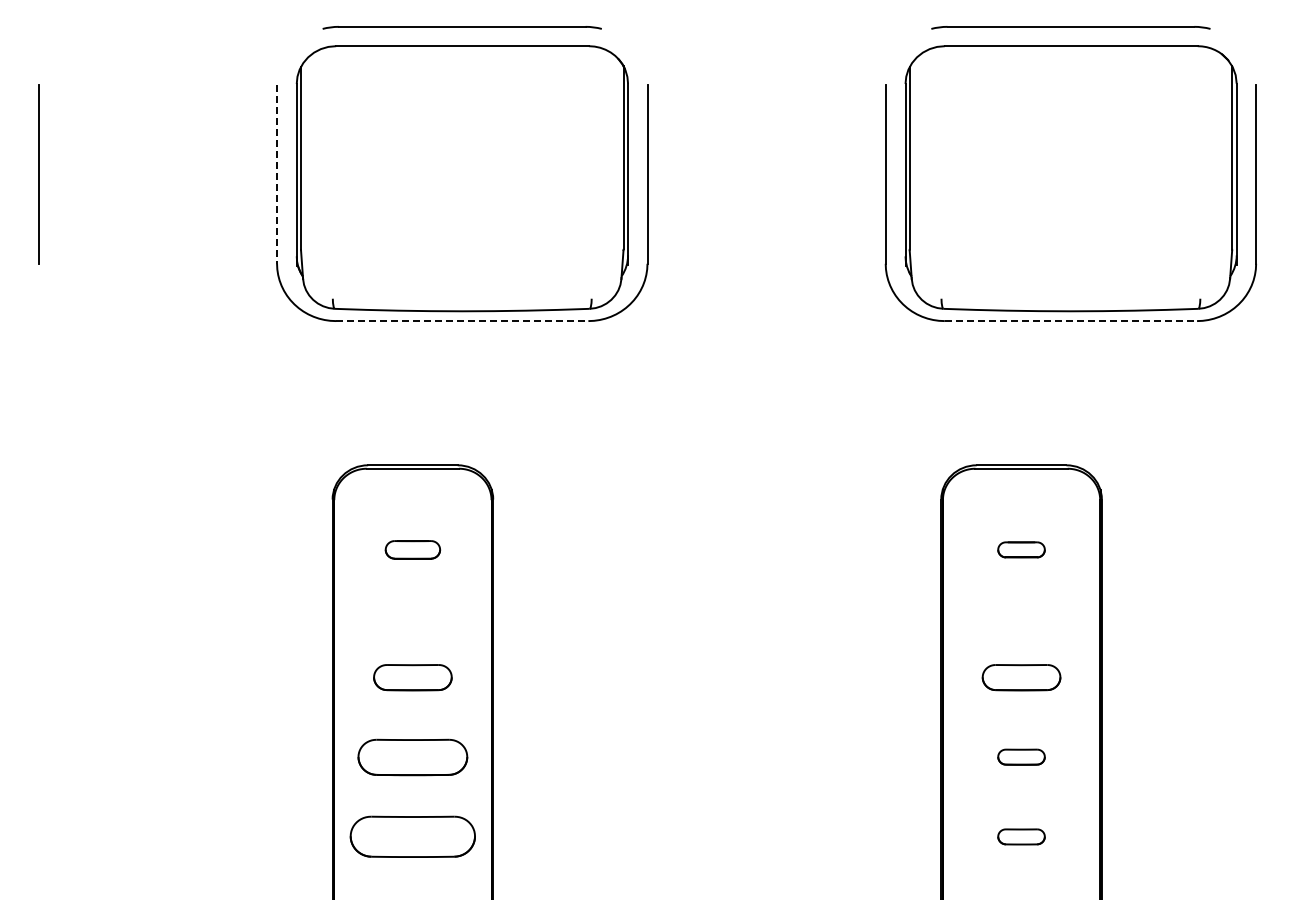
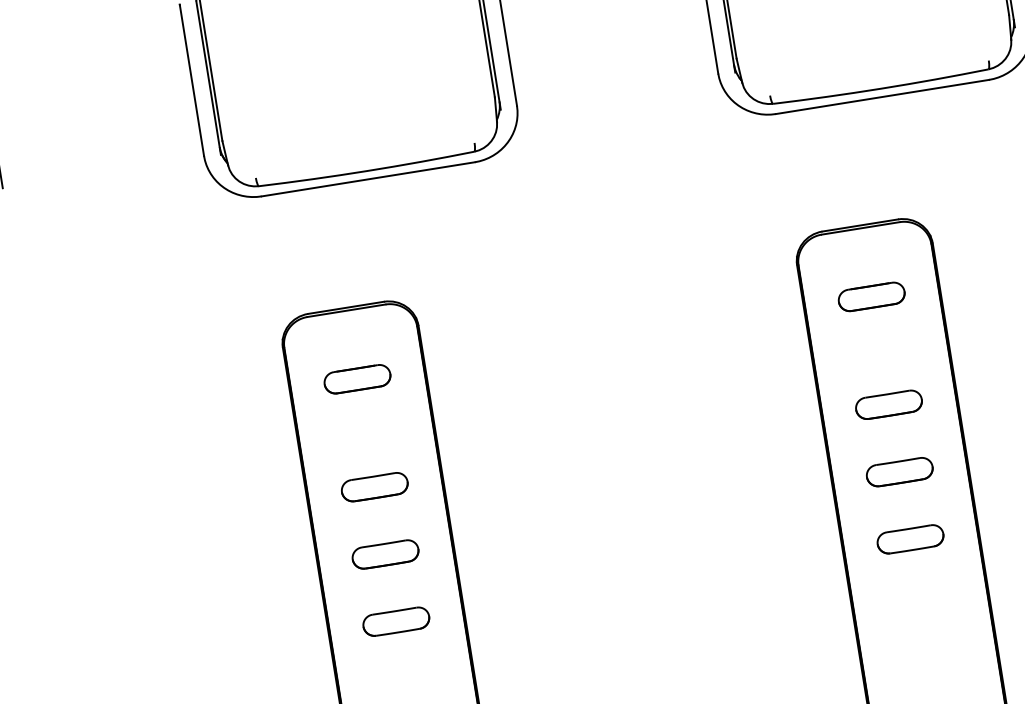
line: (277, 175) -> (192, 81), dashed -> solid
line: (462, 321) -> (368, 179), dashed -> solid
line: (1071, 321) -> (883, 97), dashed -> solid
part: (412, 549) -> (357, 379), size x1.43
part: (1021, 549) -> (871, 296), size x1.67
part: (412, 756) -> (385, 553), size x0.71
part: (1021, 756) -> (899, 471), size x1.67
part: (412, 836) -> (395, 621), size x0.62
part: (1021, 836) -> (910, 539), size x1.67

